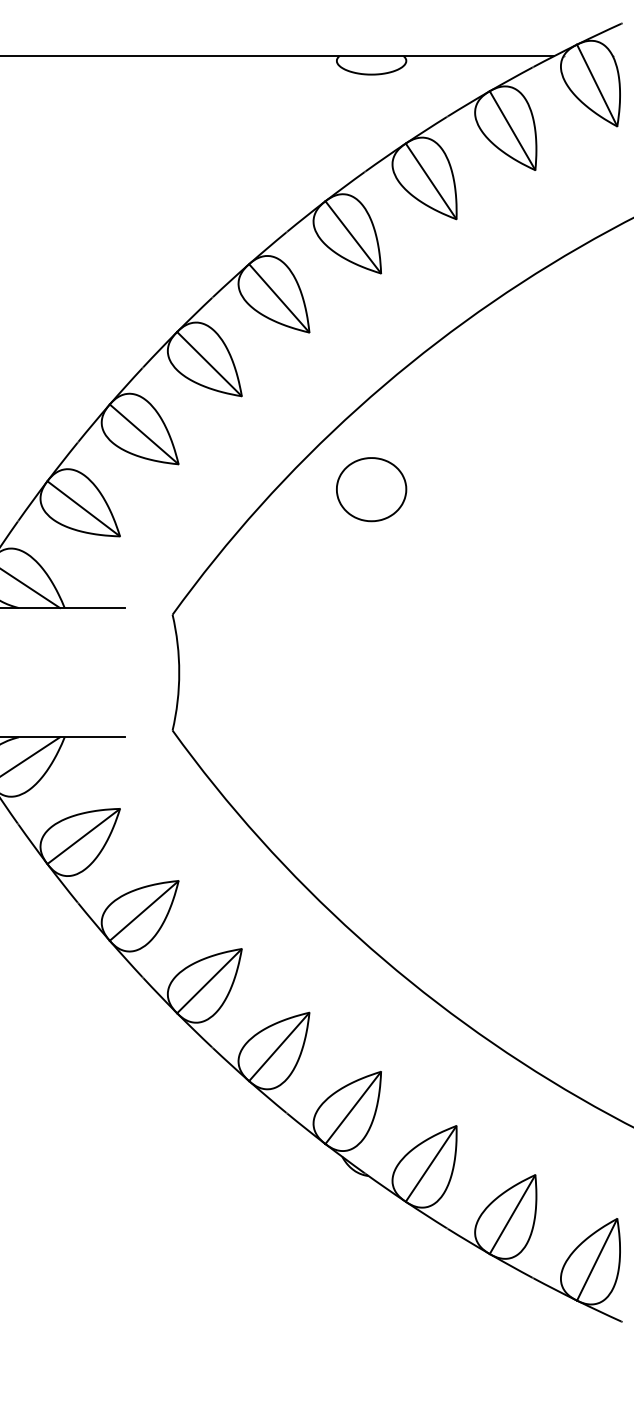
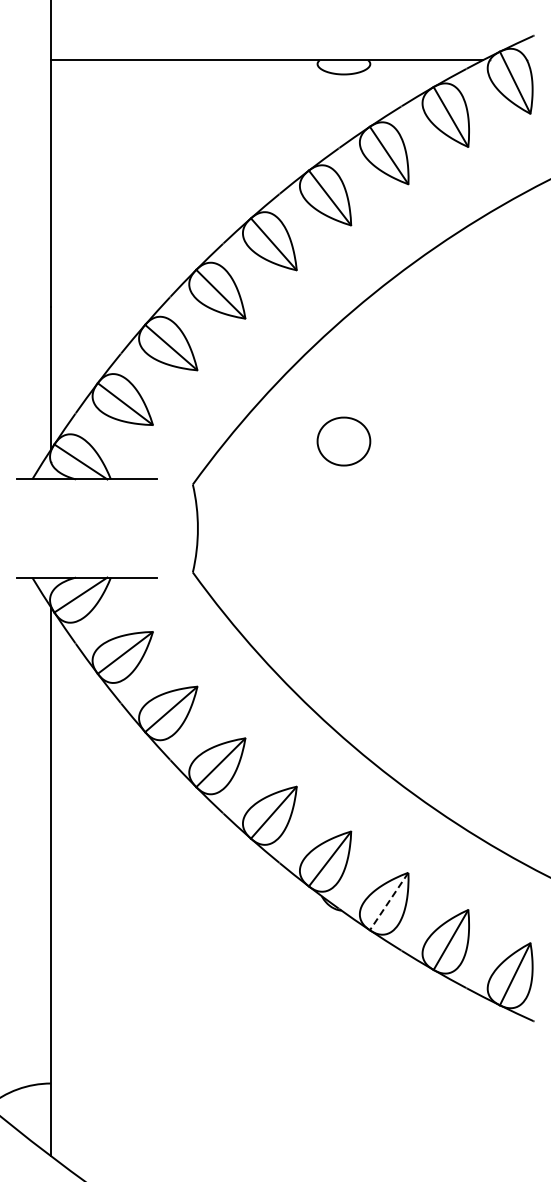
part: (370, 489) -> (343, 441), moved
line: (430, 1163) -> (388, 901), solid -> dashed

